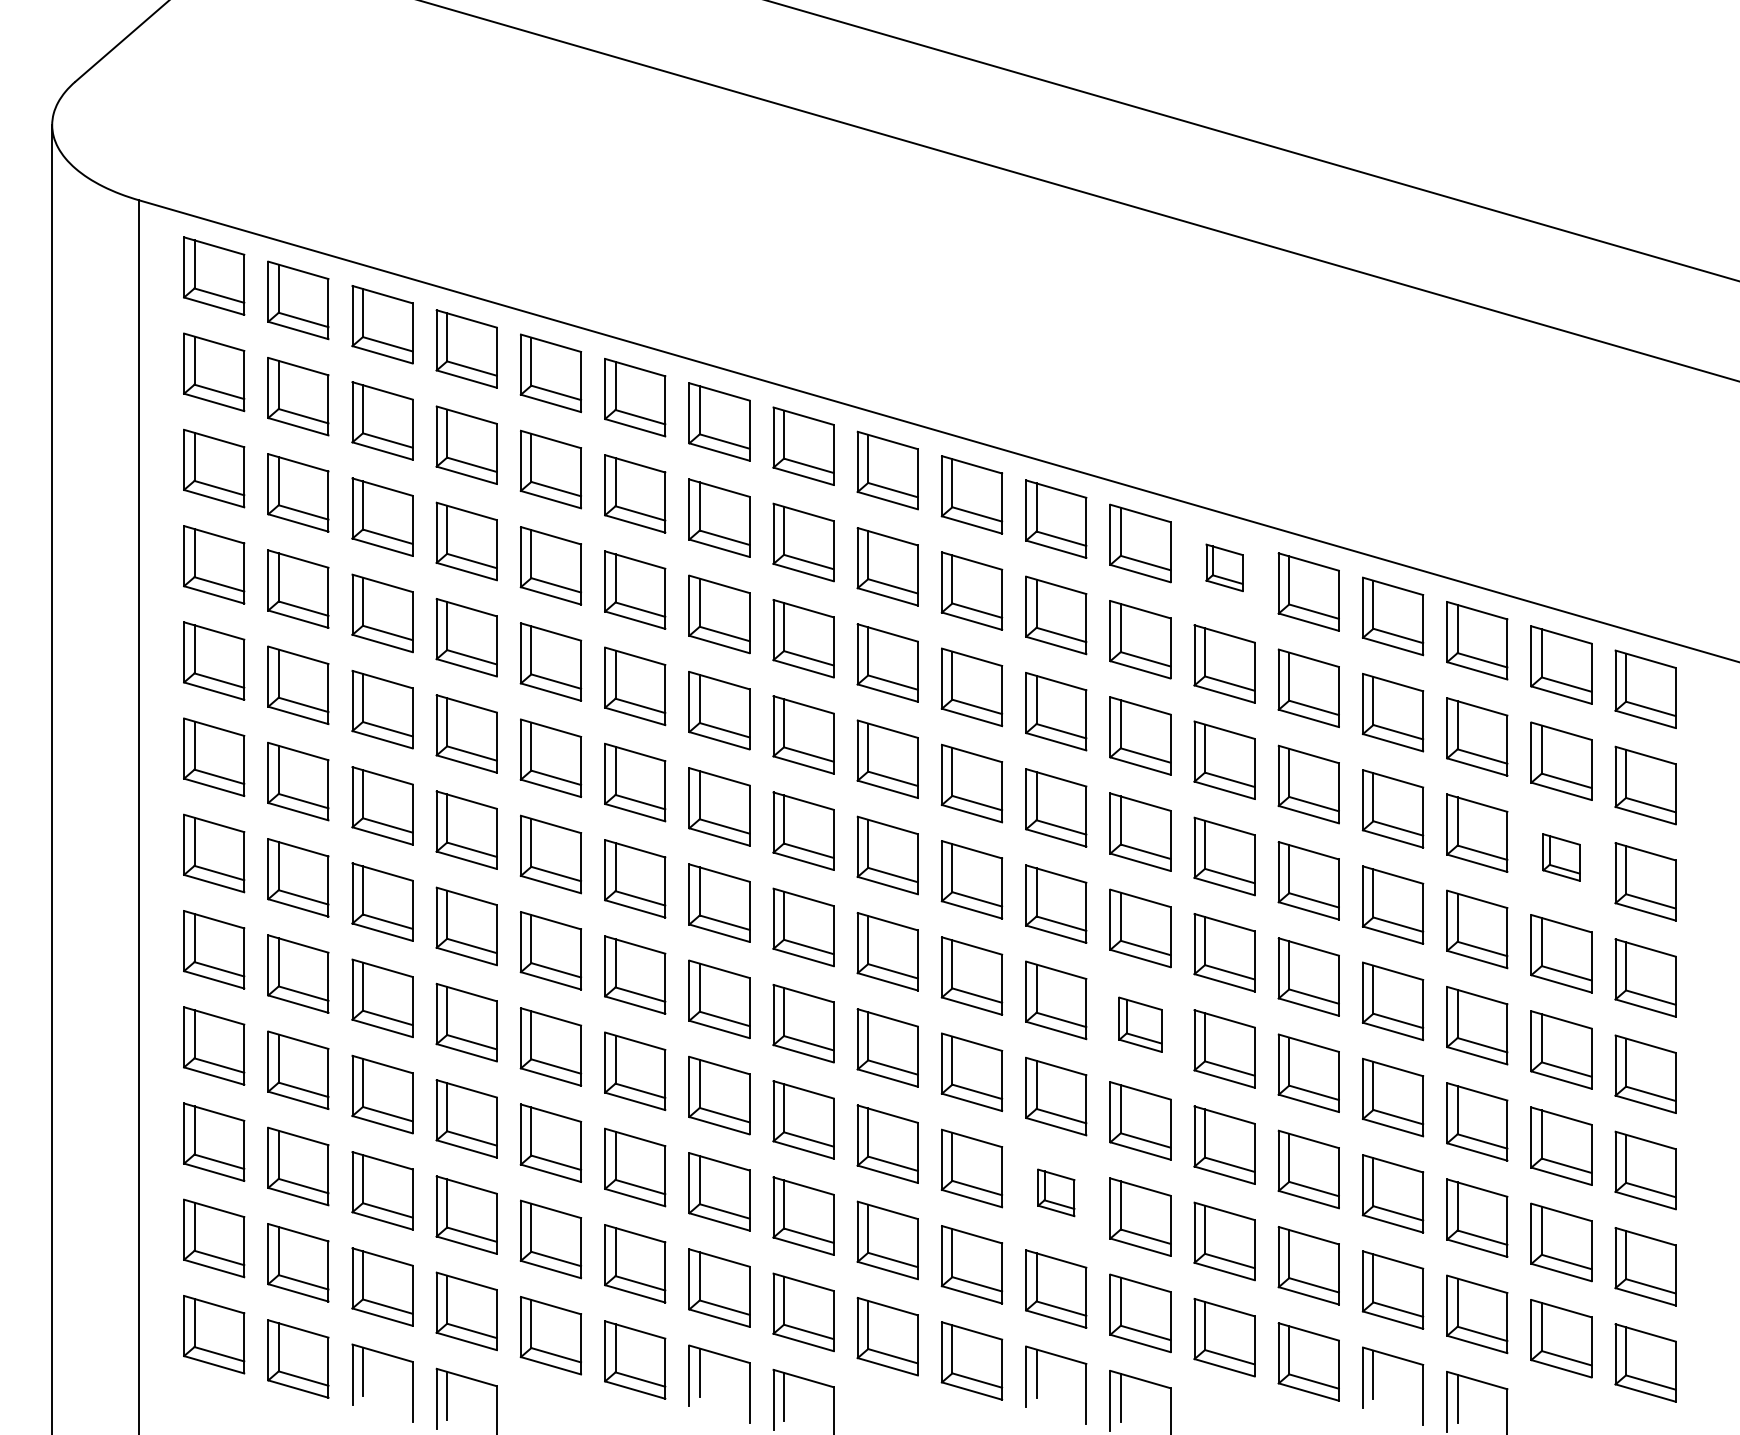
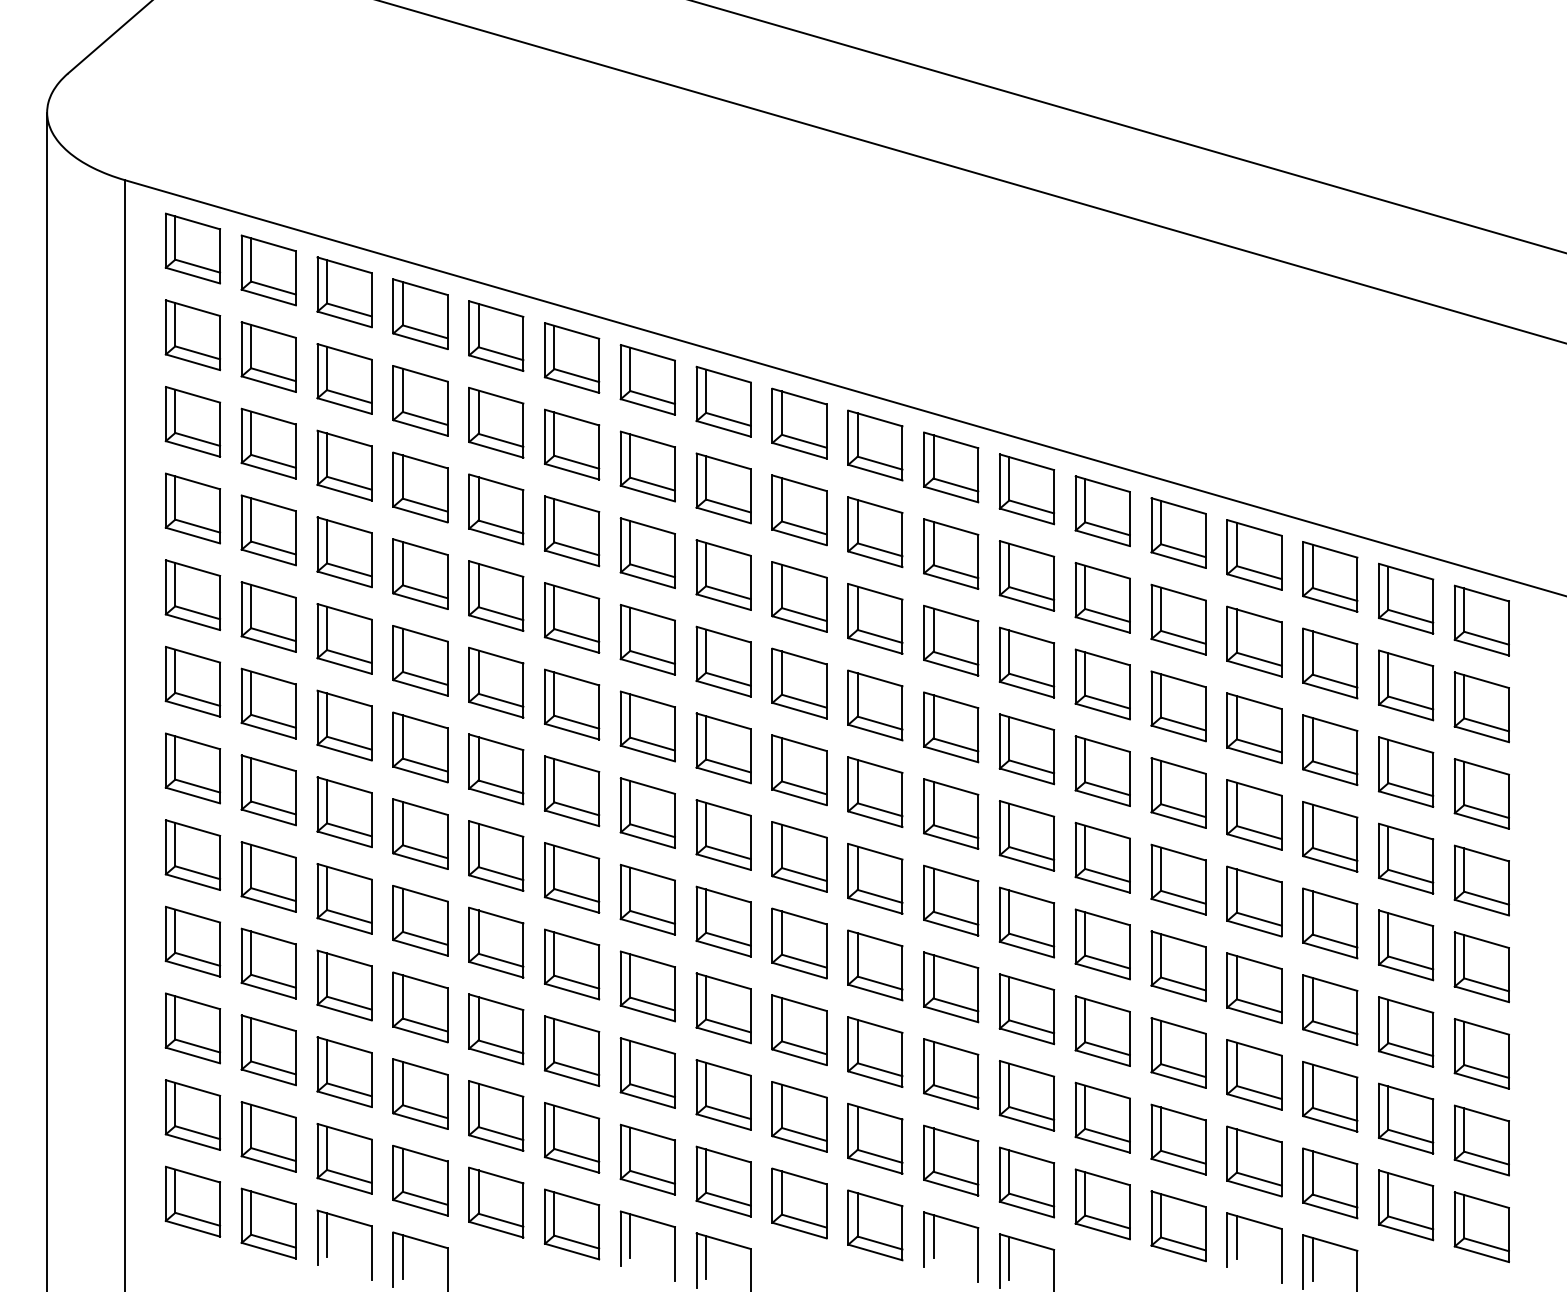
part: (1224, 567) -> (1102, 510), size x1.67
part: (1561, 857) -> (1406, 772), size x1.67
part: (1140, 1024) -> (1027, 922), size x1.43
part: (1056, 1192) -> (951, 1073), size x1.67

